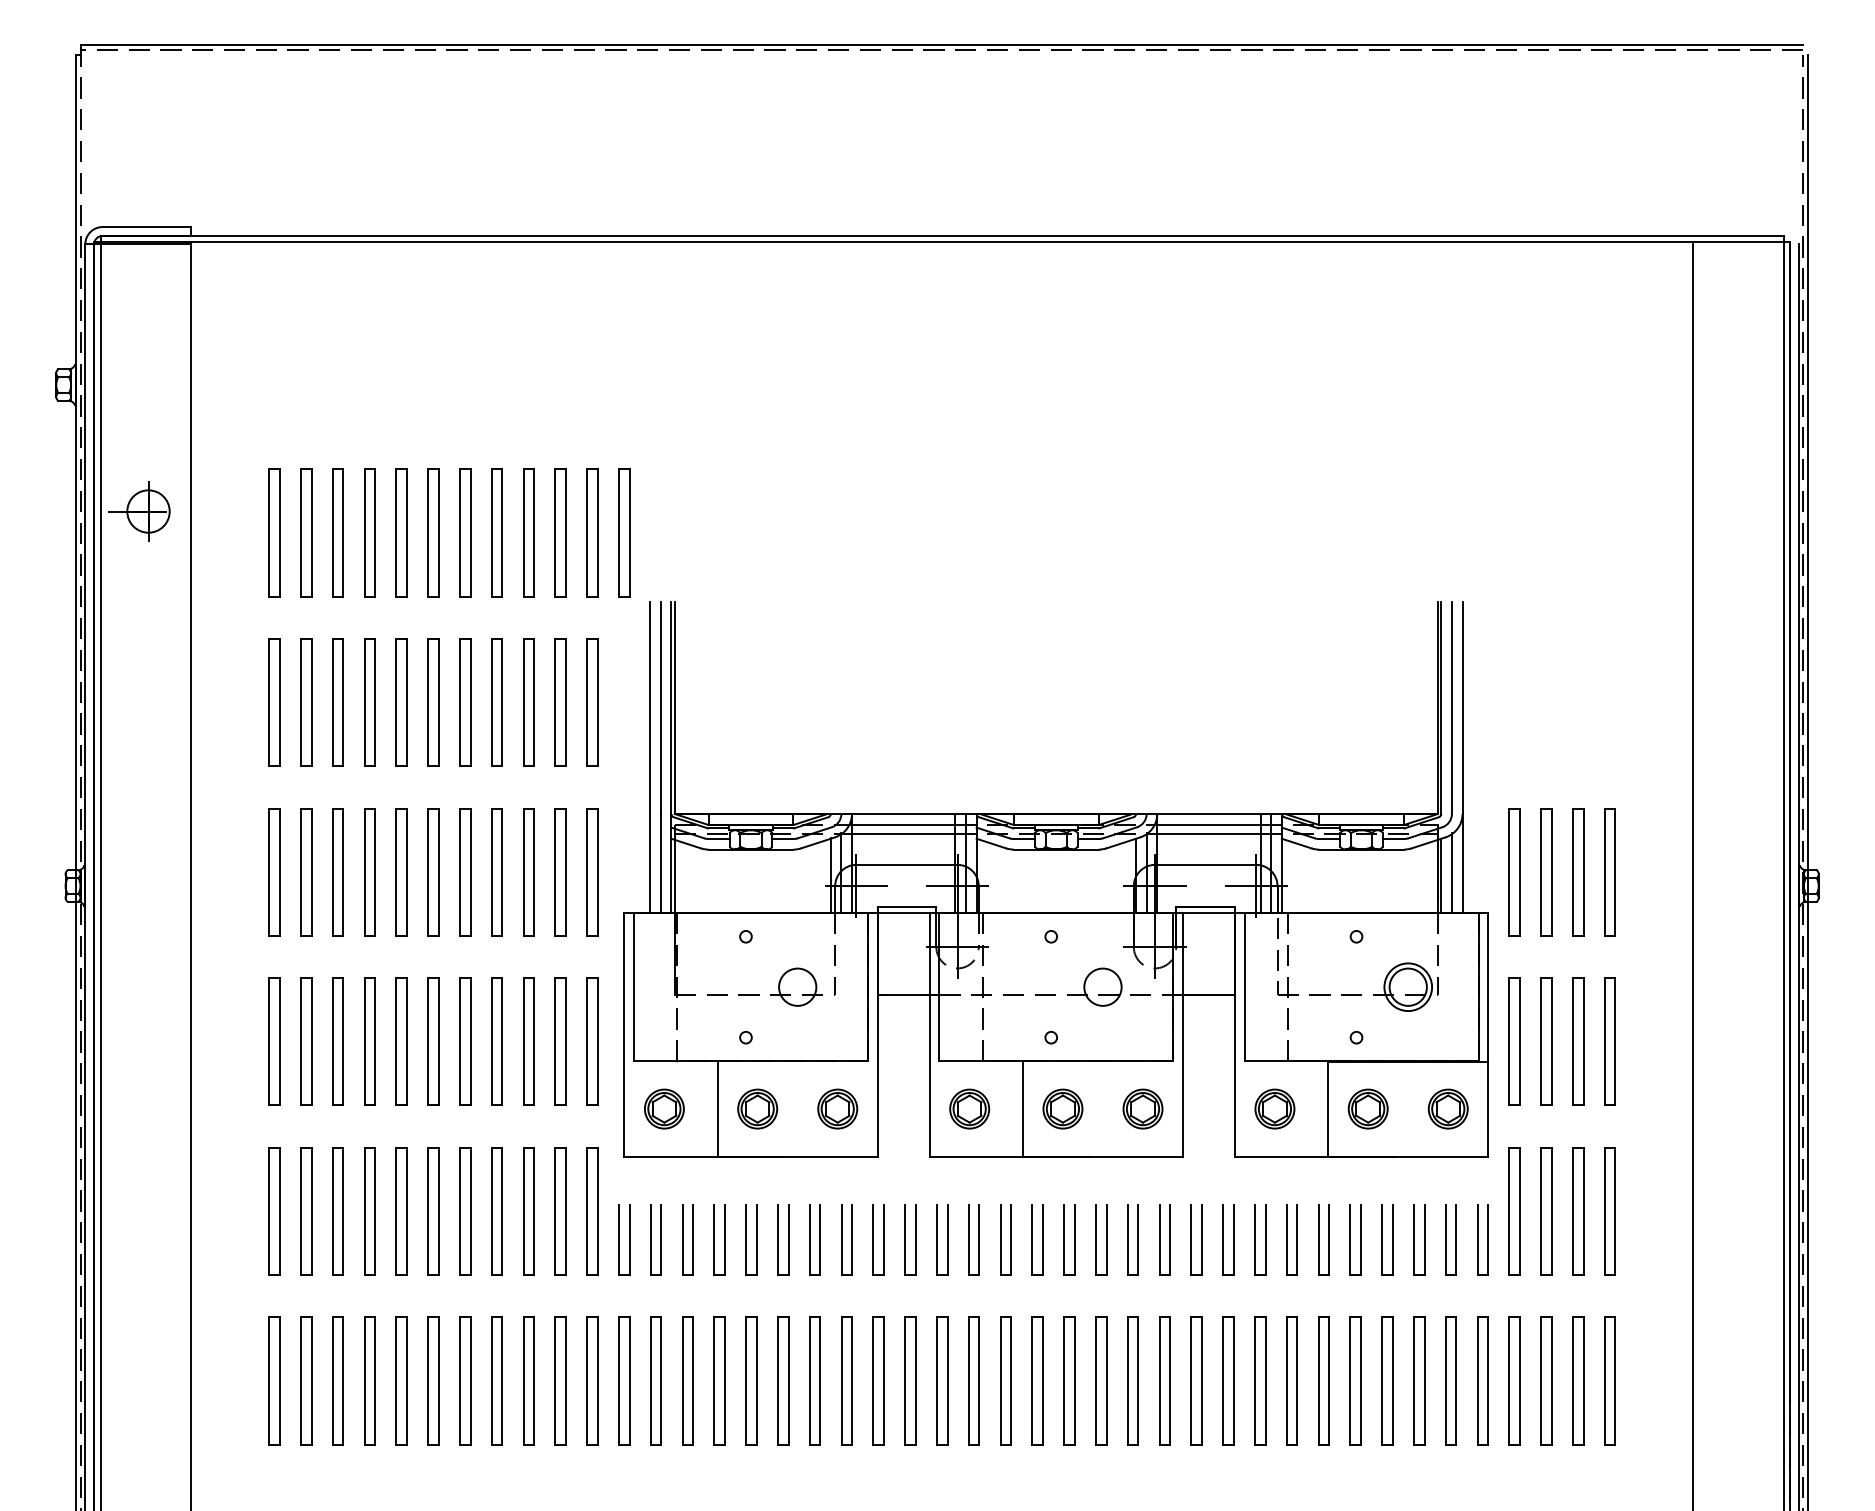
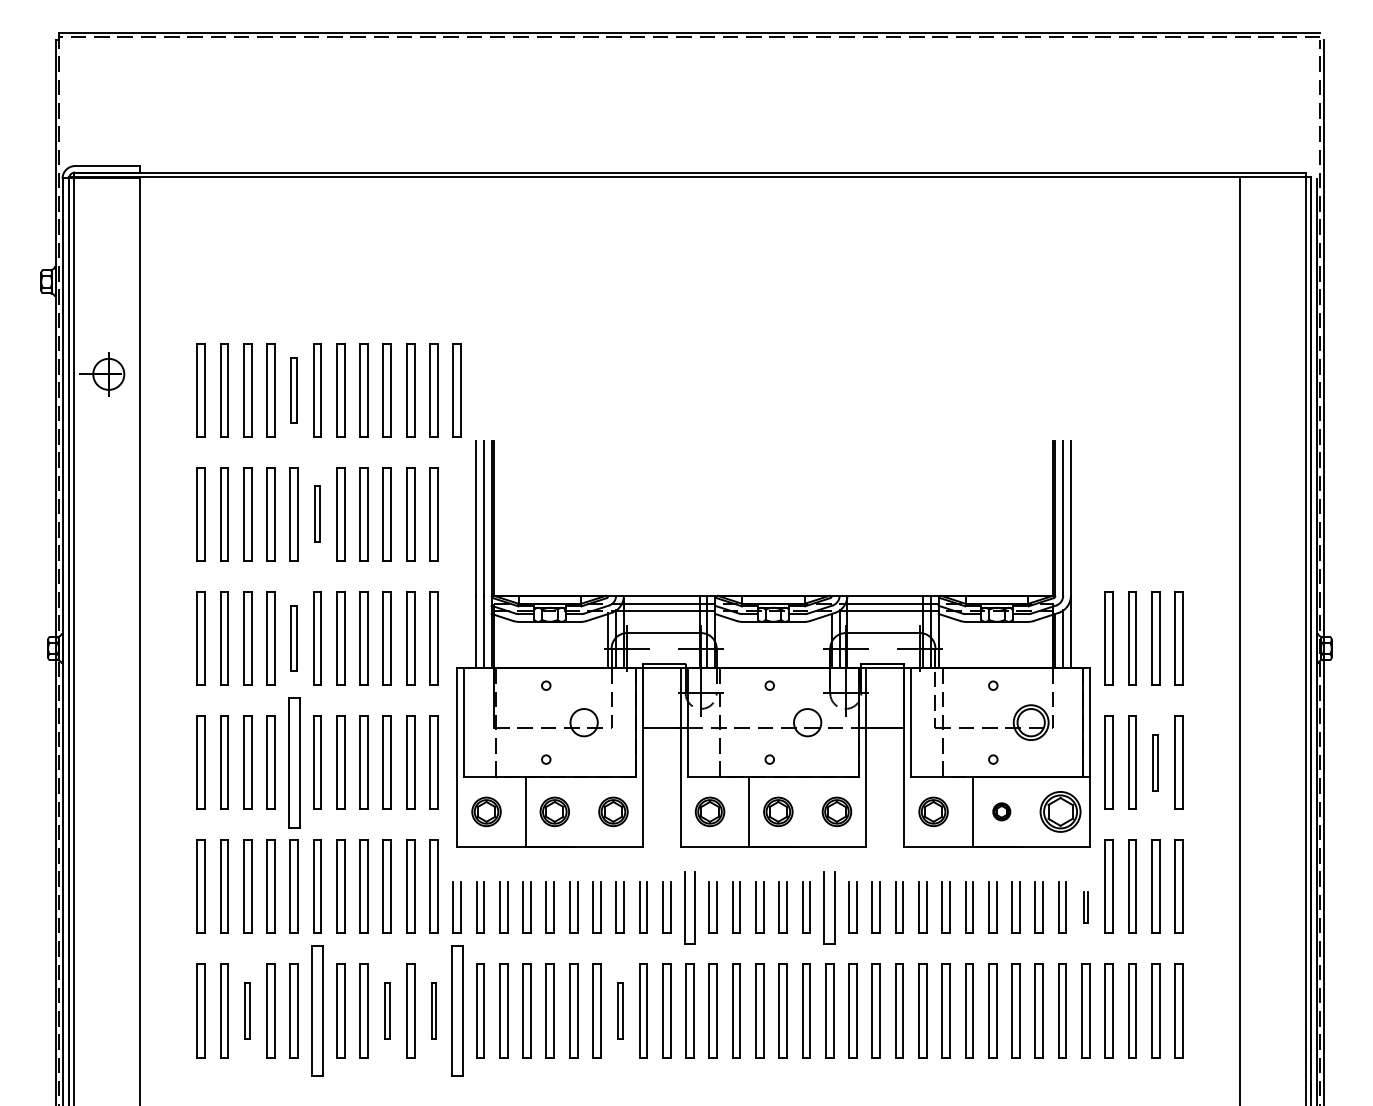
part: (401, 532) -> (294, 389), size x0.7
part: (433, 702) -> (317, 514), size x0.6
part: (401, 872) -> (294, 638), size x0.7
part: (401, 1041) -> (294, 762), size x1.4
part: (1578, 1041) -> (1155, 762), size x0.6
part: (1367, 1108) -> (1001, 811), size x0.6
part: (1447, 1108) -> (1059, 811), size x1.4
part: (942, 1239) -> (690, 907), size x1.4
part: (1132, 1239) -> (829, 907), size x1.4
part: (1482, 1239) -> (1085, 907), size x0.6
part: (337, 1380) -> (247, 1010), size x0.6
part: (433, 1380) -> (317, 1010), size x1.4
part: (528, 1380) -> (387, 1010), size x0.6
part: (592, 1380) -> (433, 1010), size x0.6
part: (624, 1380) -> (457, 1010), size x1.4
part: (846, 1380) -> (619, 1010), size x0.6

